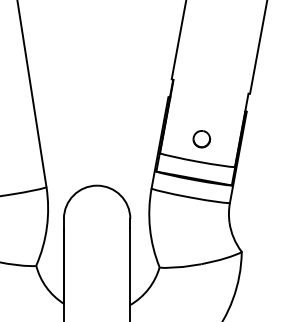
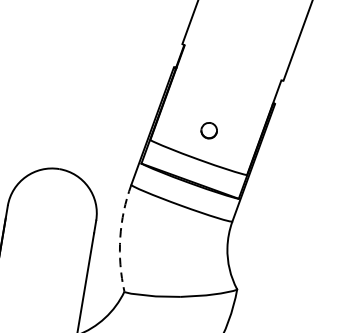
part: (201, 139) -> (208, 130), size x0.7
arc: (150, 228) -> (120, 237), solid -> dashed

